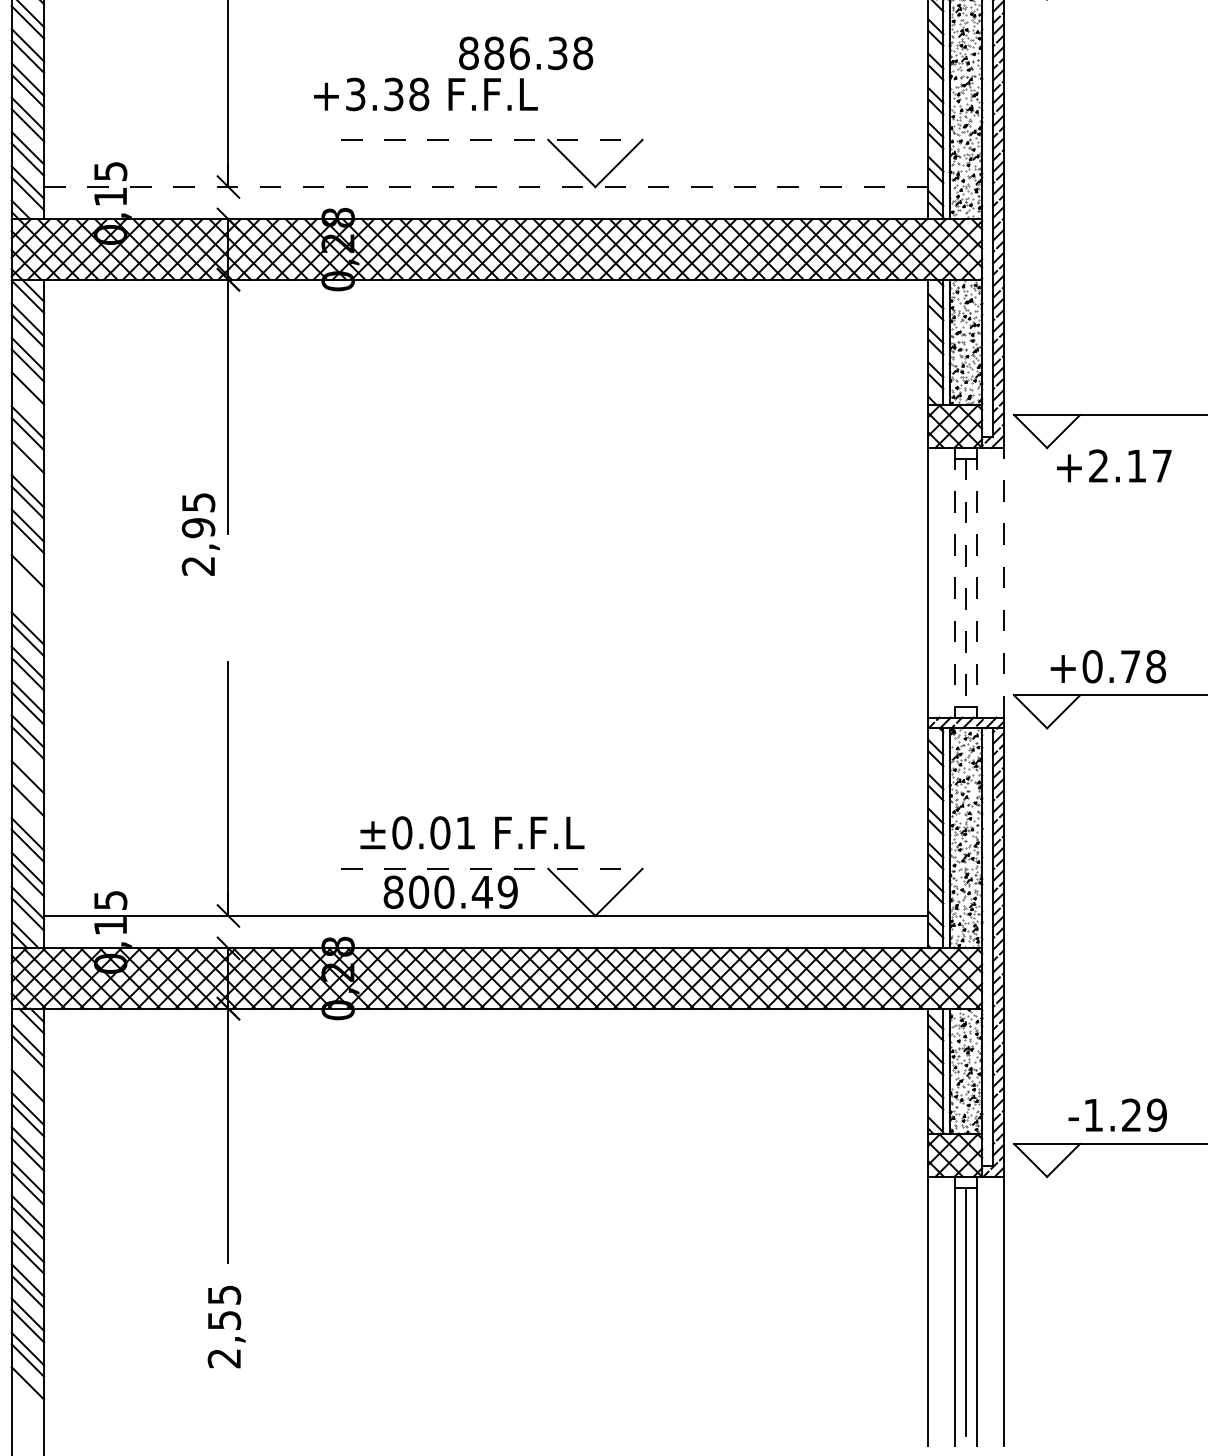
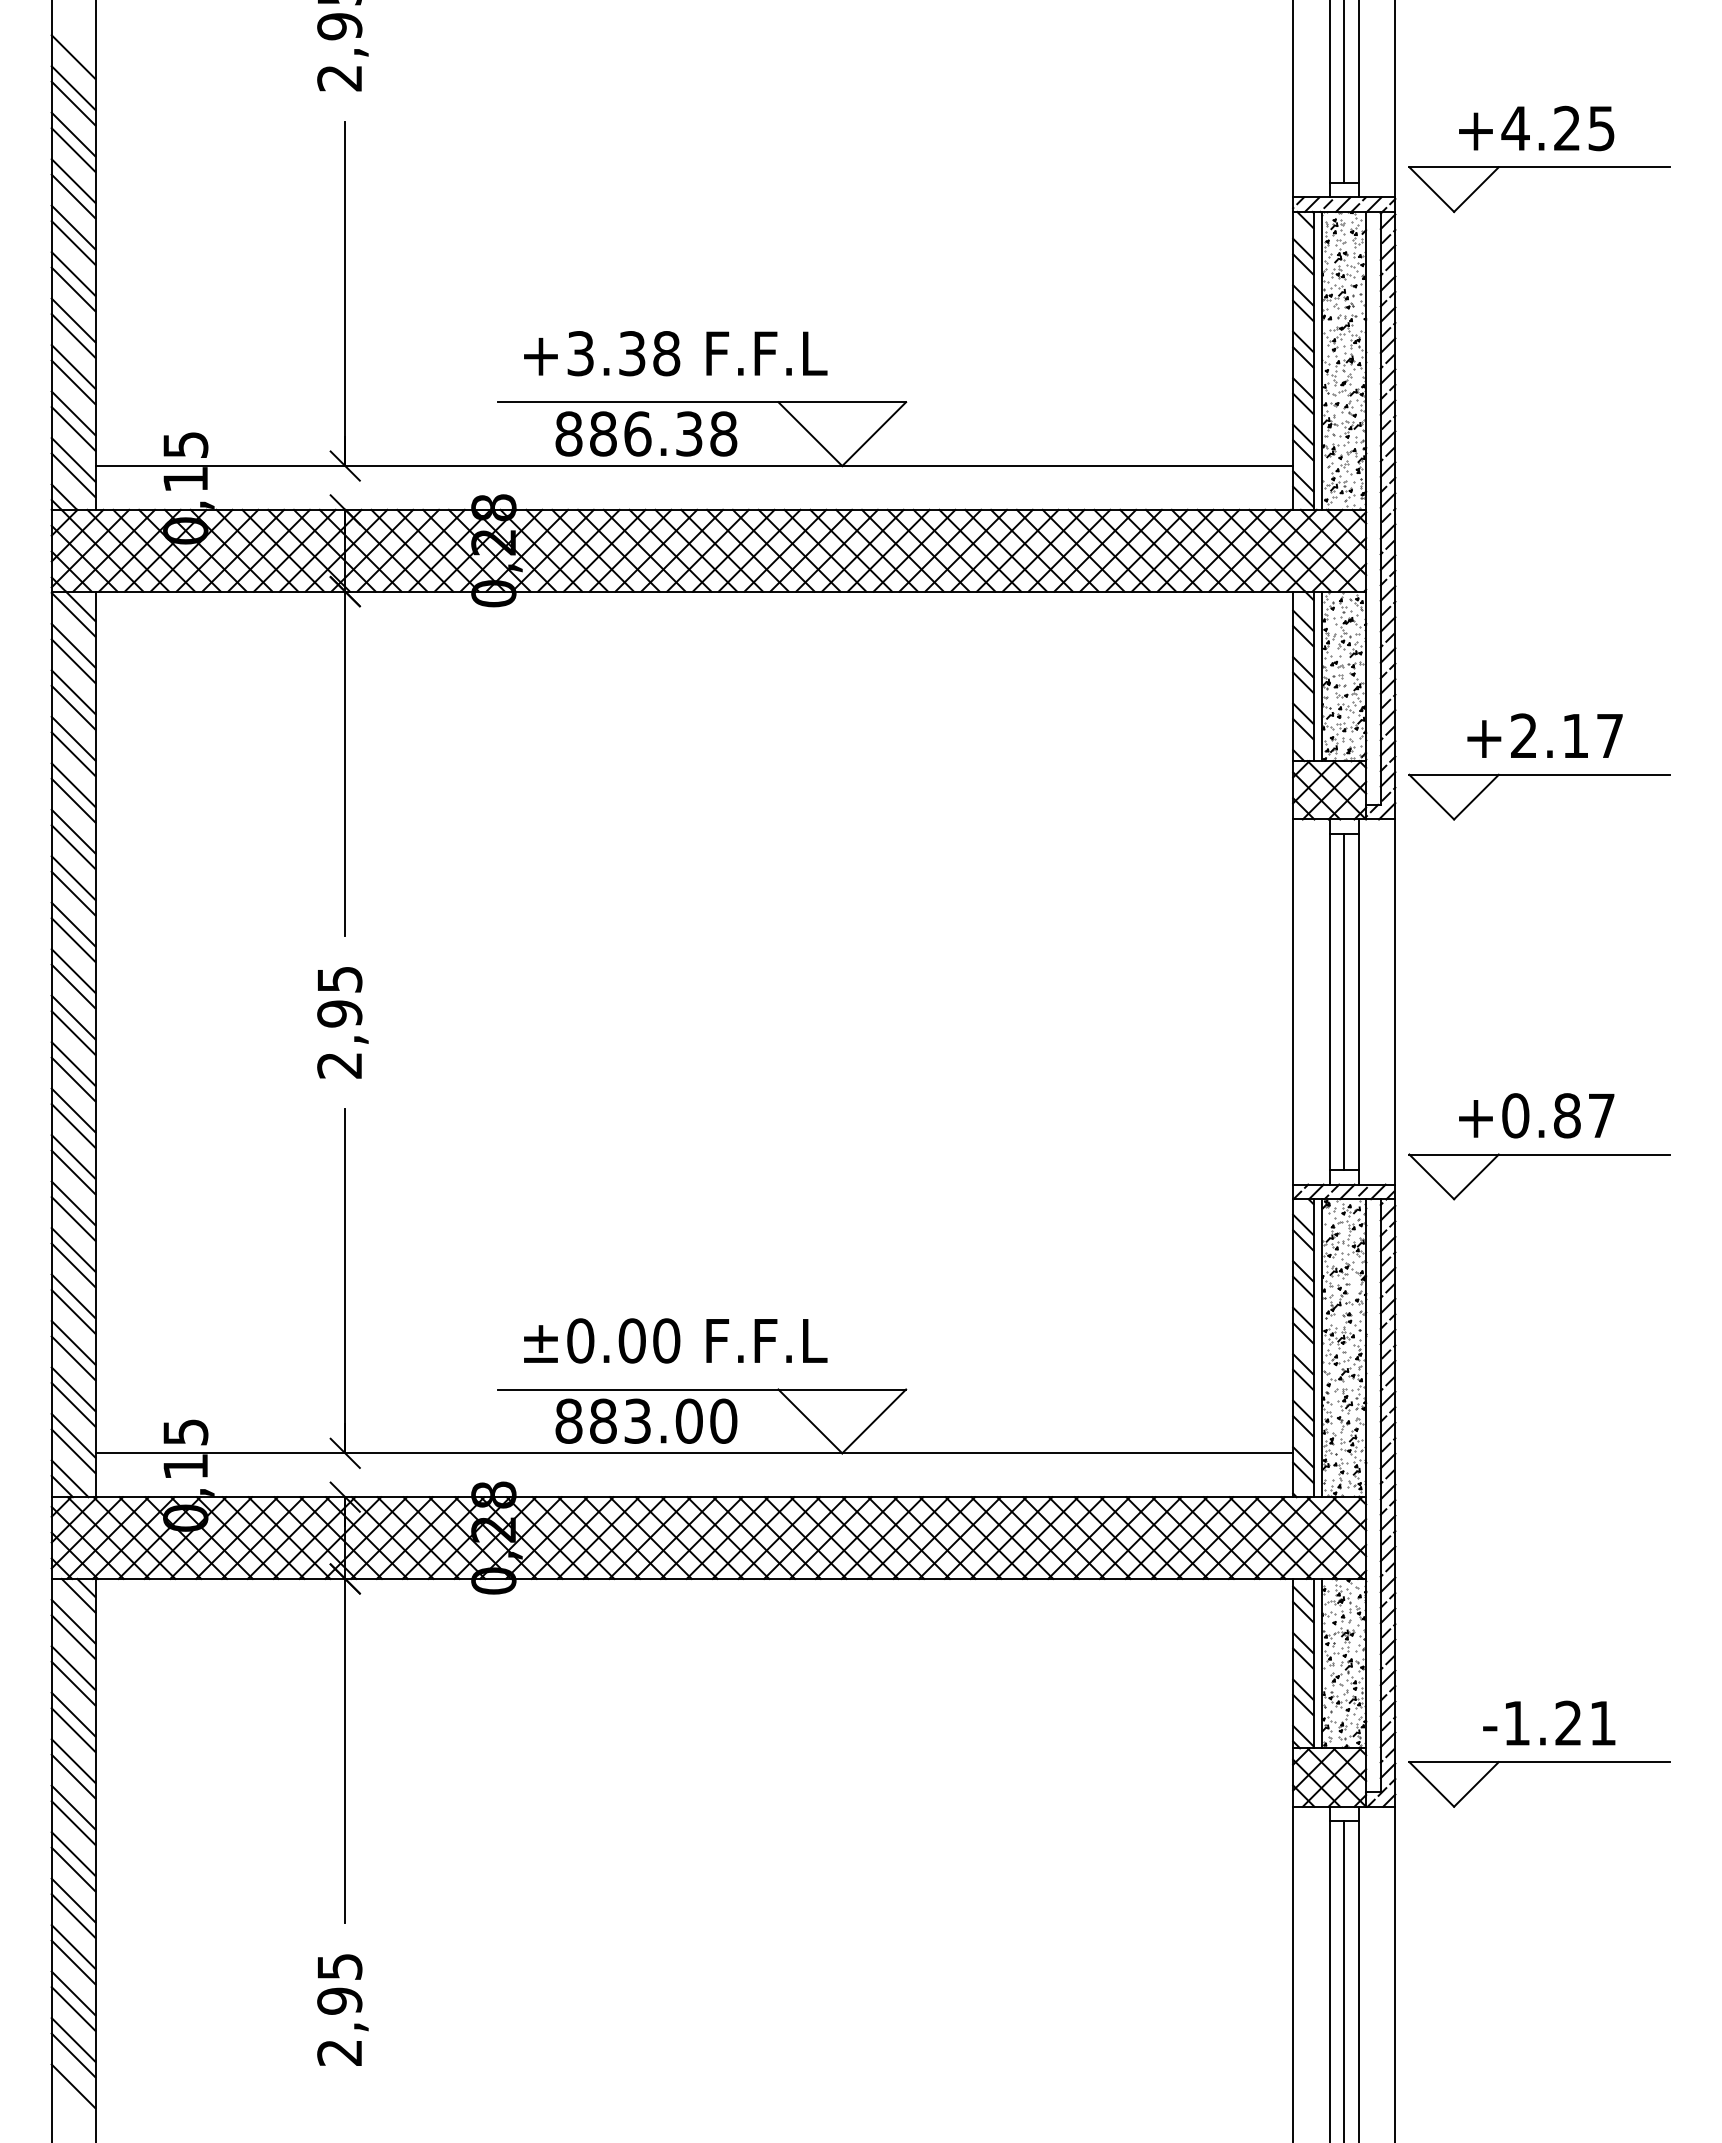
text: (526, 53) -> (646, 433), moved
text: (425, 94) -> (675, 353), moved
line: (492, 140) -> (702, 402), dashed -> solid
line: (486, 187) -> (694, 466), dashed -> solid
line: (27, 400) -> (73, 754), added
text: (1113, 465) -> (1544, 735), moved
line: (27, 468) -> (73, 847), added
text: (200, 534) -> (342, 1022), moved
line: (27, 560) -> (73, 971), added
line: (955, 583) -> (1329, 1002), dashed -> solid
line: (966, 583) -> (1344, 1002), dashed -> solid
line: (976, 583) -> (1358, 1002), dashed -> solid
line: (1003, 583) -> (1395, 1002), dashed -> solid
line: (27, 594) -> (73, 1017), added
line: (27, 605) -> (73, 1032), added
text: (1143, 666) -> (1584, 1115), +0.78 -> +0.87
line: (27, 765) -> (73, 1249), added
line: (27, 811) -> (73, 1311), added
text: (465, 832) -> (666, 1340), ±0.01 -> ±0.00
line: (492, 868) -> (702, 1389), dashed -> solid
text: (463, 891) -> (663, 1420), 800.49 -> 883.00
line: (27, 1074) -> (73, 1668), added
text: (1156, 1114) -> (1602, 1722), -1.29 -> -1.21
text: (224, 1319) -> (339, 2000), 2,55 -> 2,95

